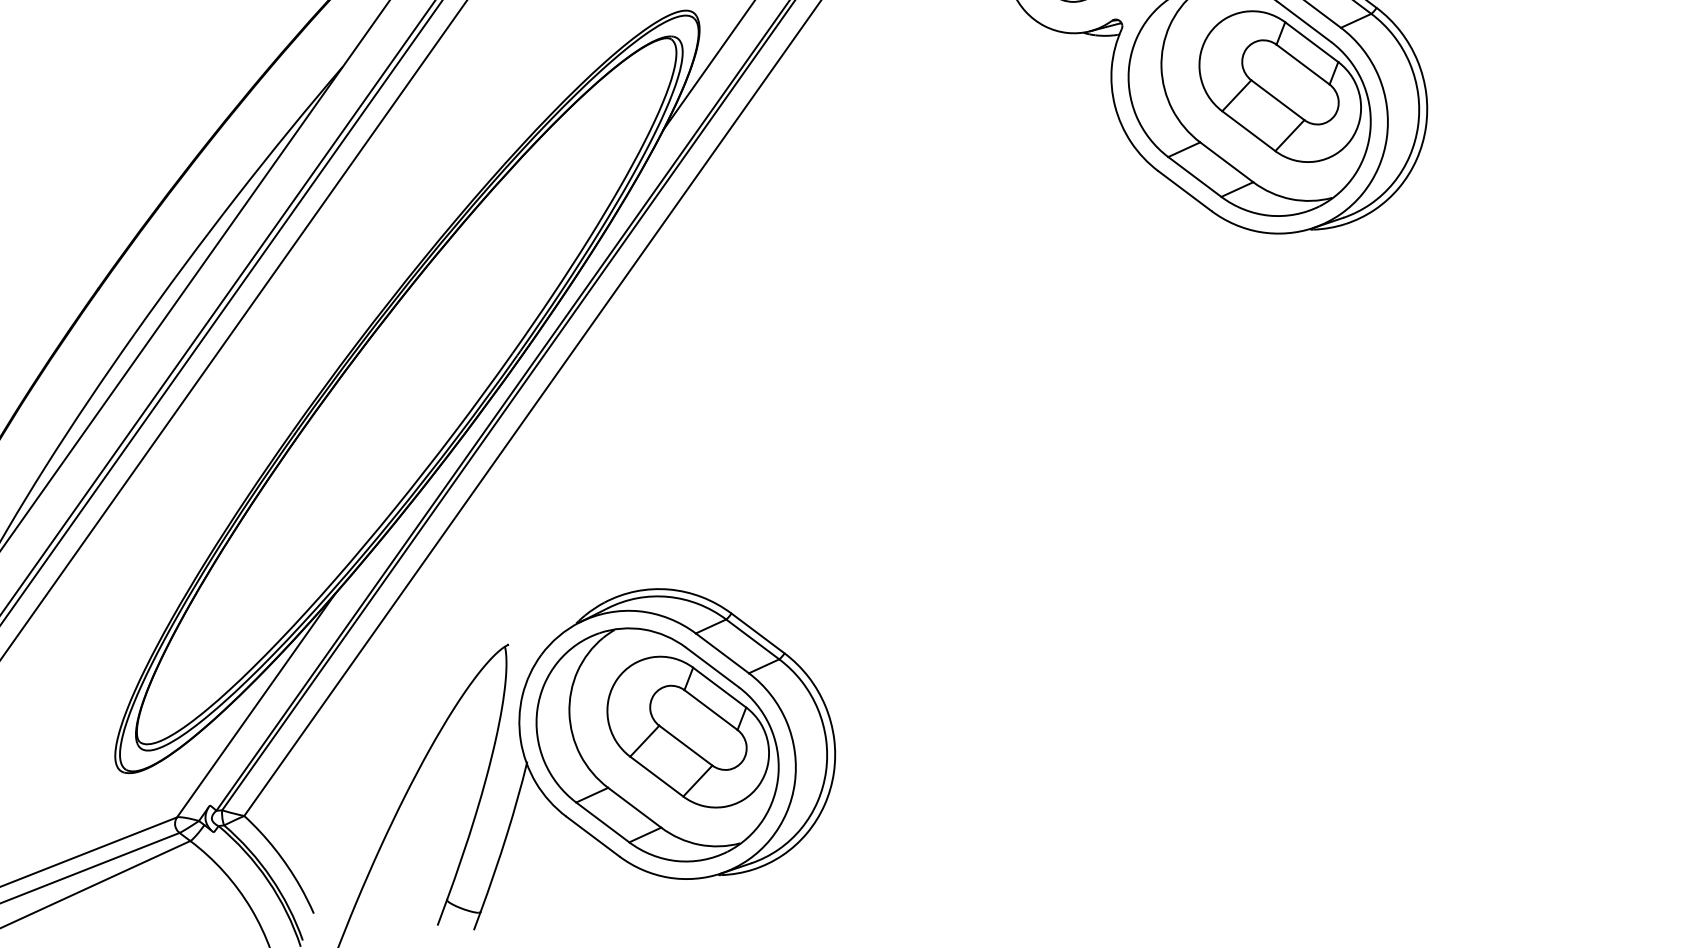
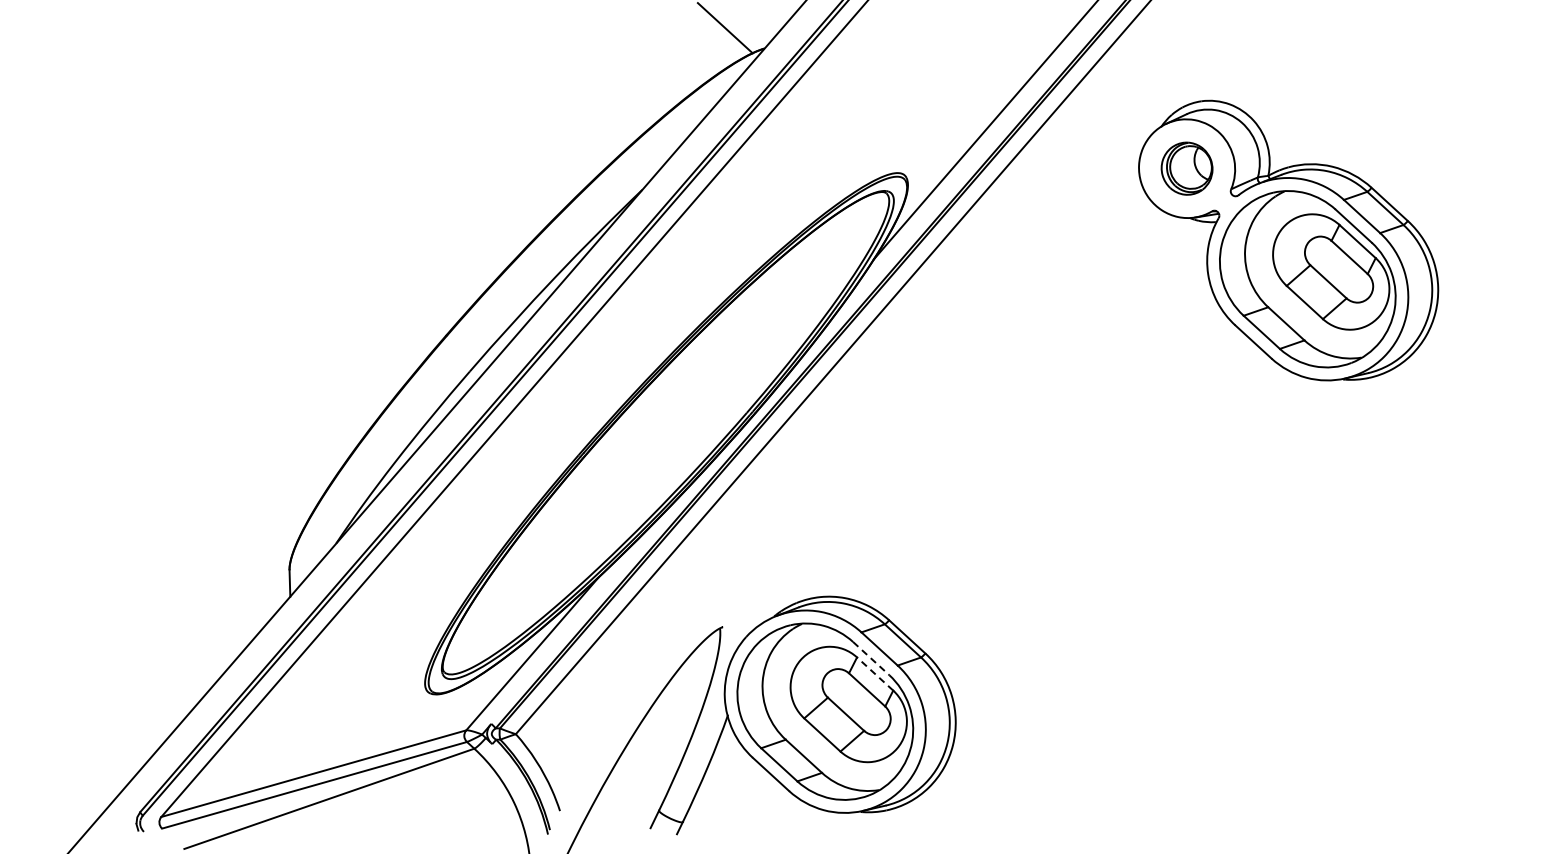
line: (712, 667) -> (871, 658), solid -> dashed
line: (720, 688) -> (875, 674), solid -> dashed

